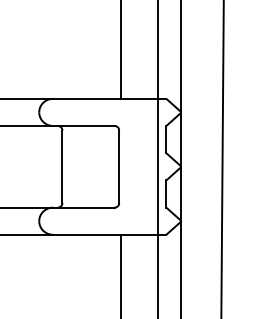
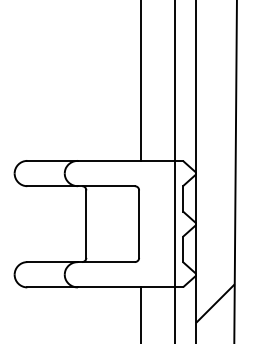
hatch: (201, 252) -> (215, 303), added

